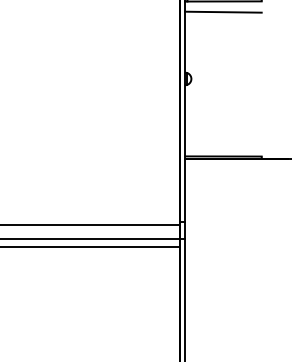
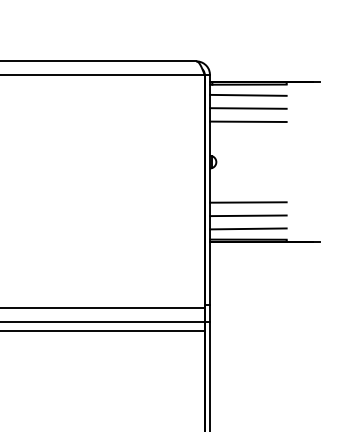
line: (223, 25) -> (248, 108), added
line: (223, 38) -> (248, 121), added
line: (223, 119) -> (248, 202), added
line: (223, 132) -> (248, 215), added
line: (223, 145) -> (248, 228), added

